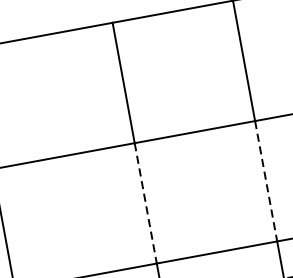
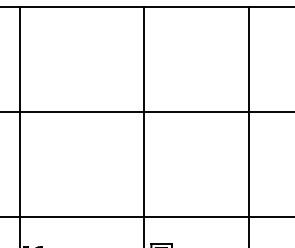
line: (265, 181) -> (248, 164), dashed -> solid
line: (145, 203) -> (143, 164), dashed -> solid

